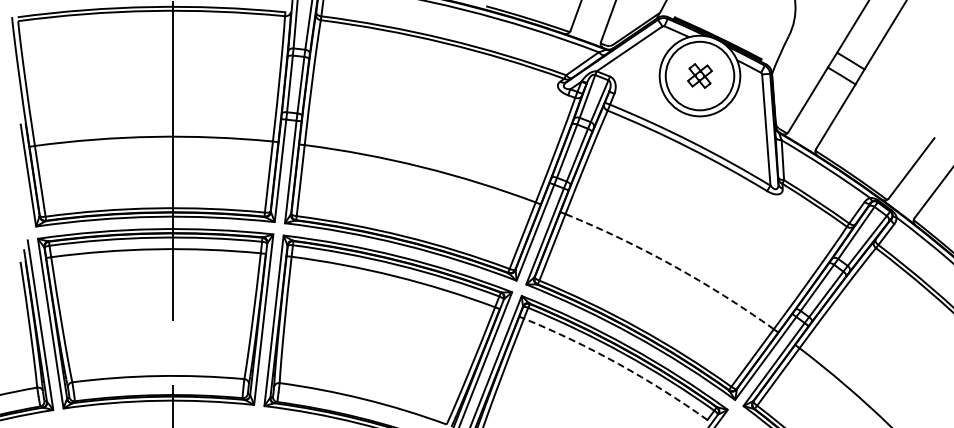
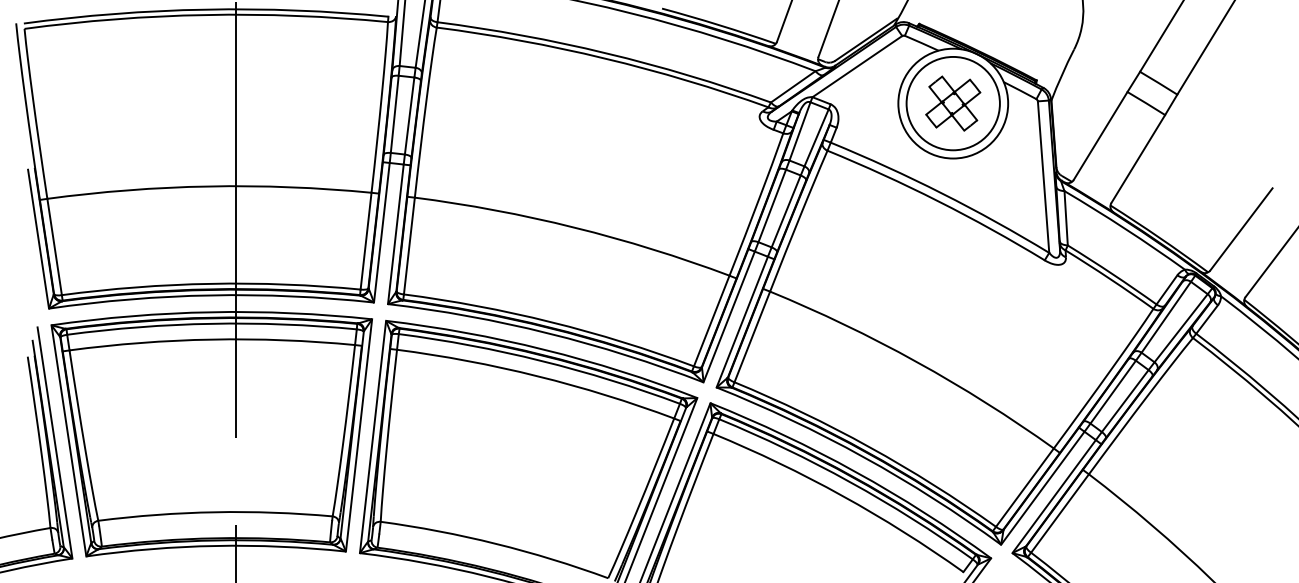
part: (699, 75) -> (952, 102), size x1.67
arc: (673, 265) -> (917, 361), dashed -> solid
arc: (618, 364) -> (842, 496), dashed -> solid

